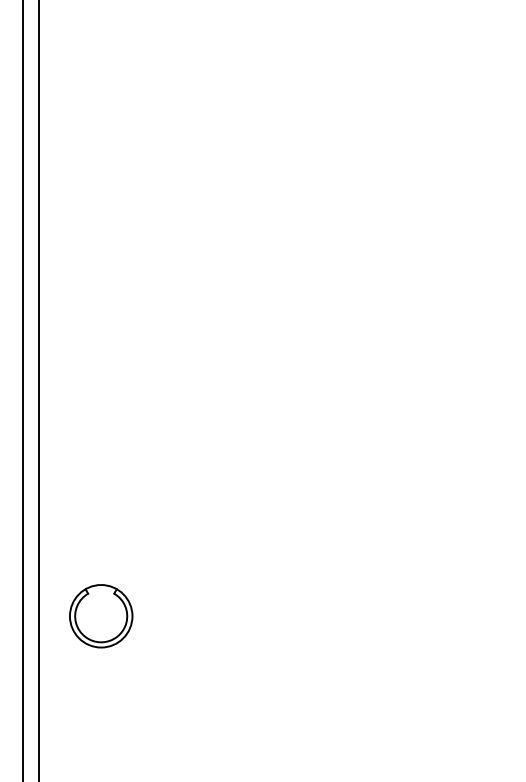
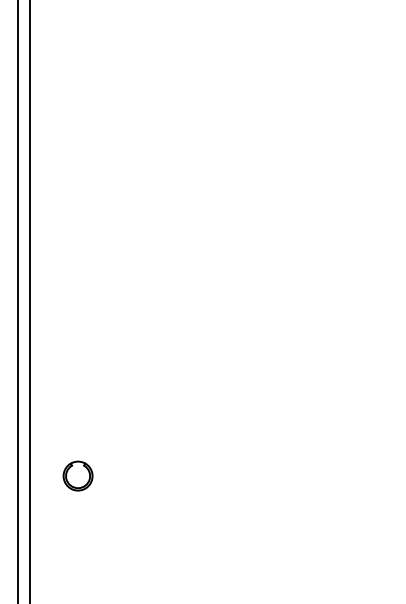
part: (101, 616) -> (78, 476), size x0.6

